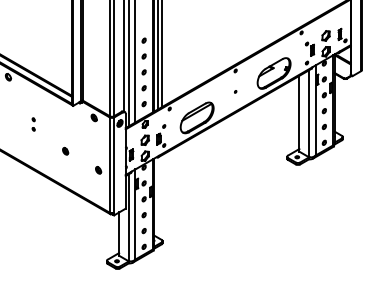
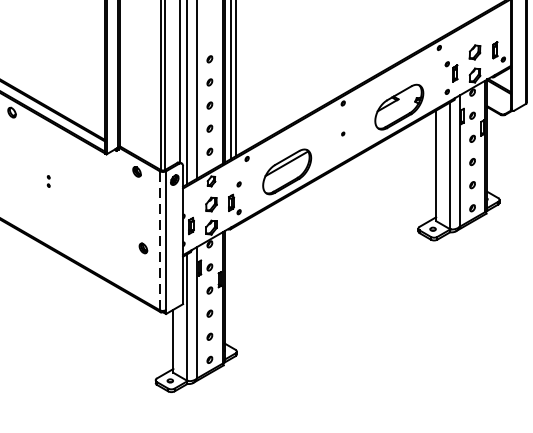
part: (33, 124) -> (48, 181), size x0.6
part: (65, 150) -> (95, 219), removed
line: (109, 165) -> (159, 241), solid -> dashed

